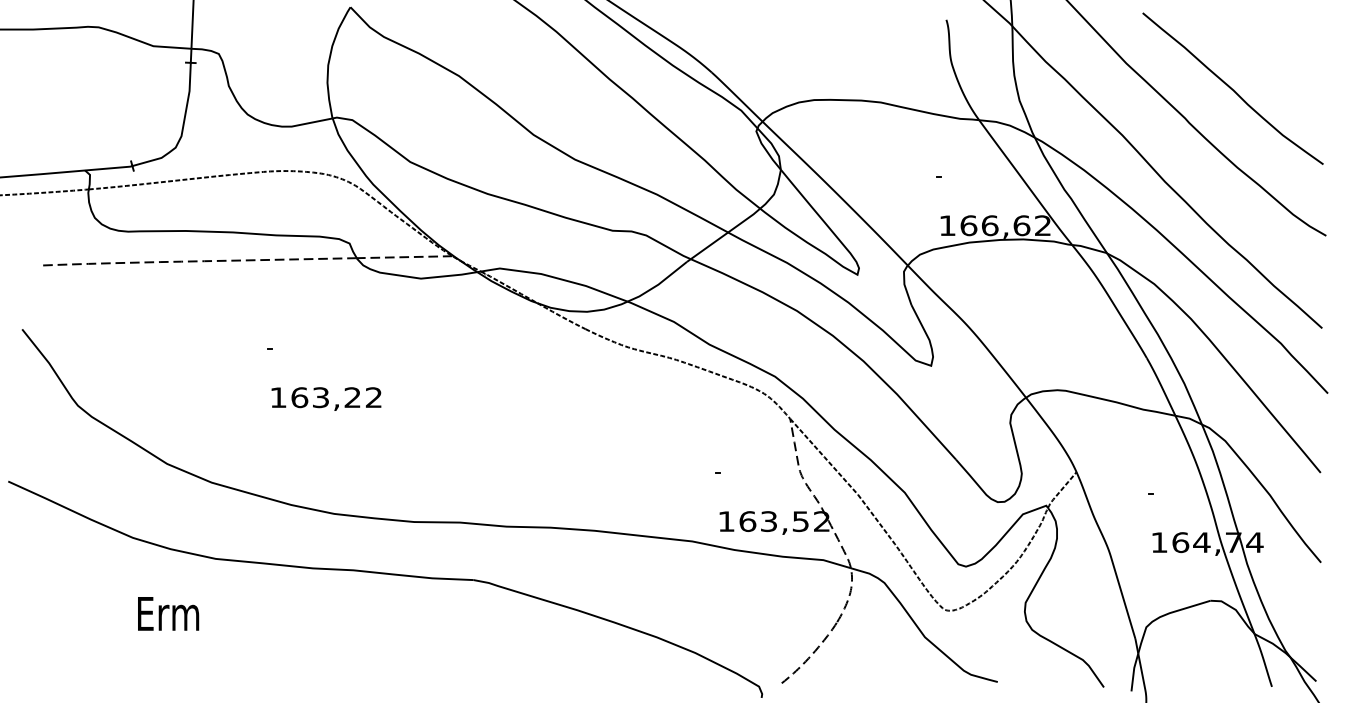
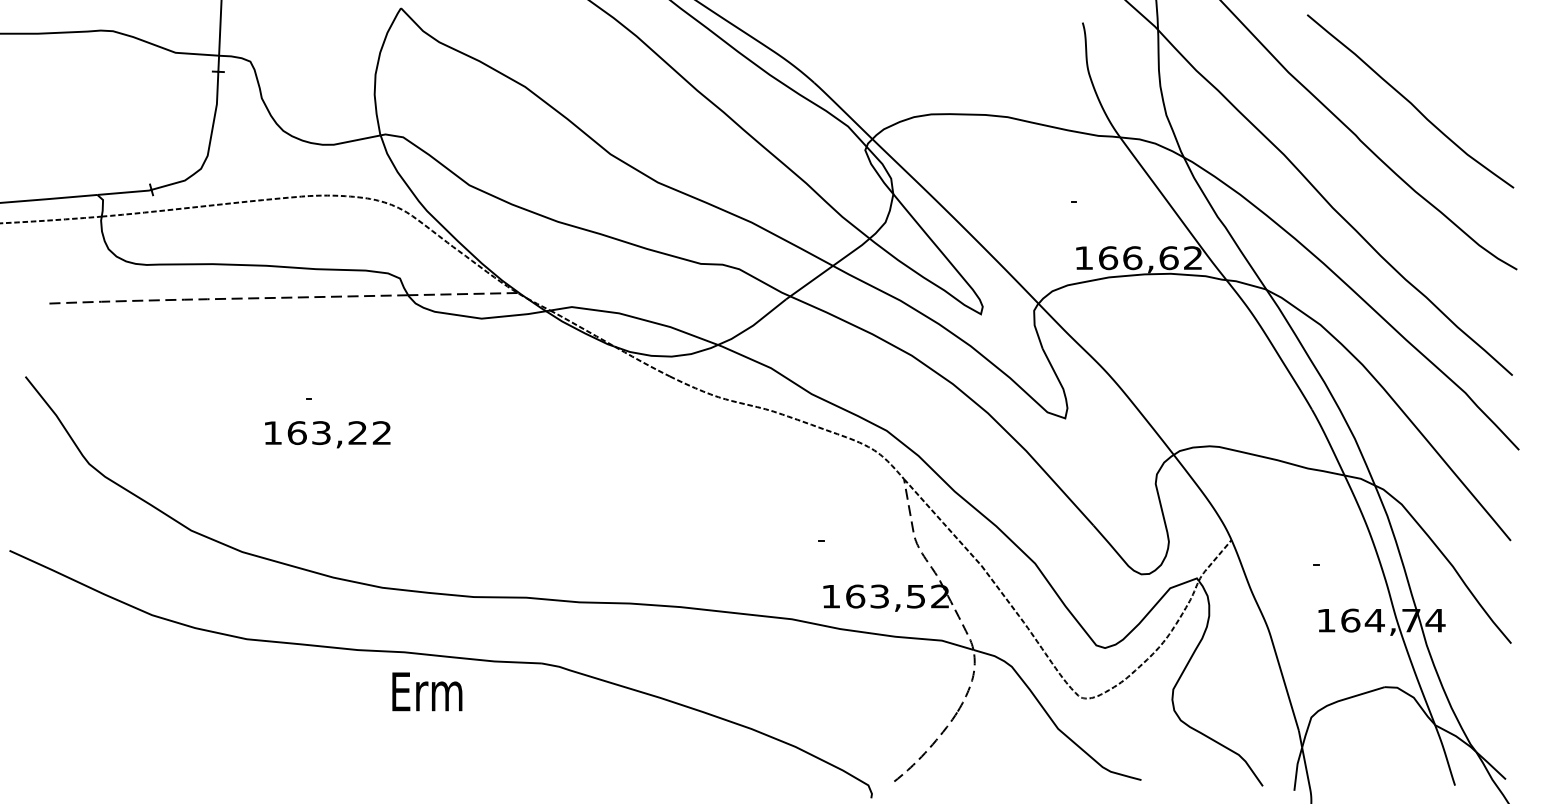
text: (326, 398) -> (327, 434), moved
text: (168, 613) -> (427, 691), moved

